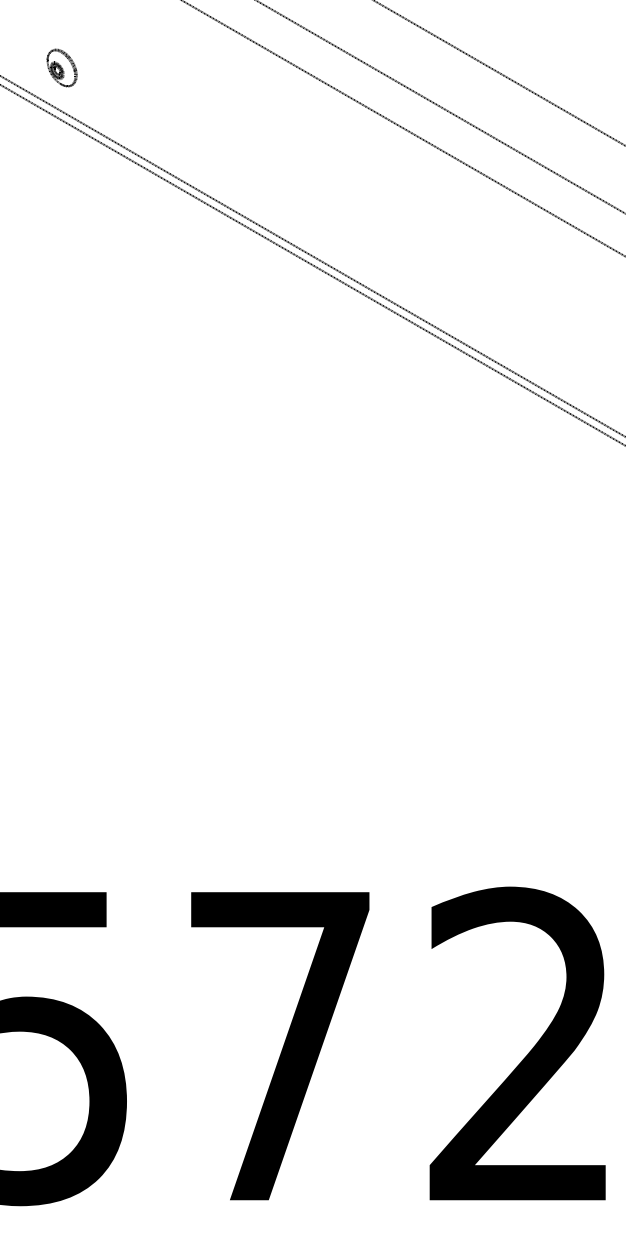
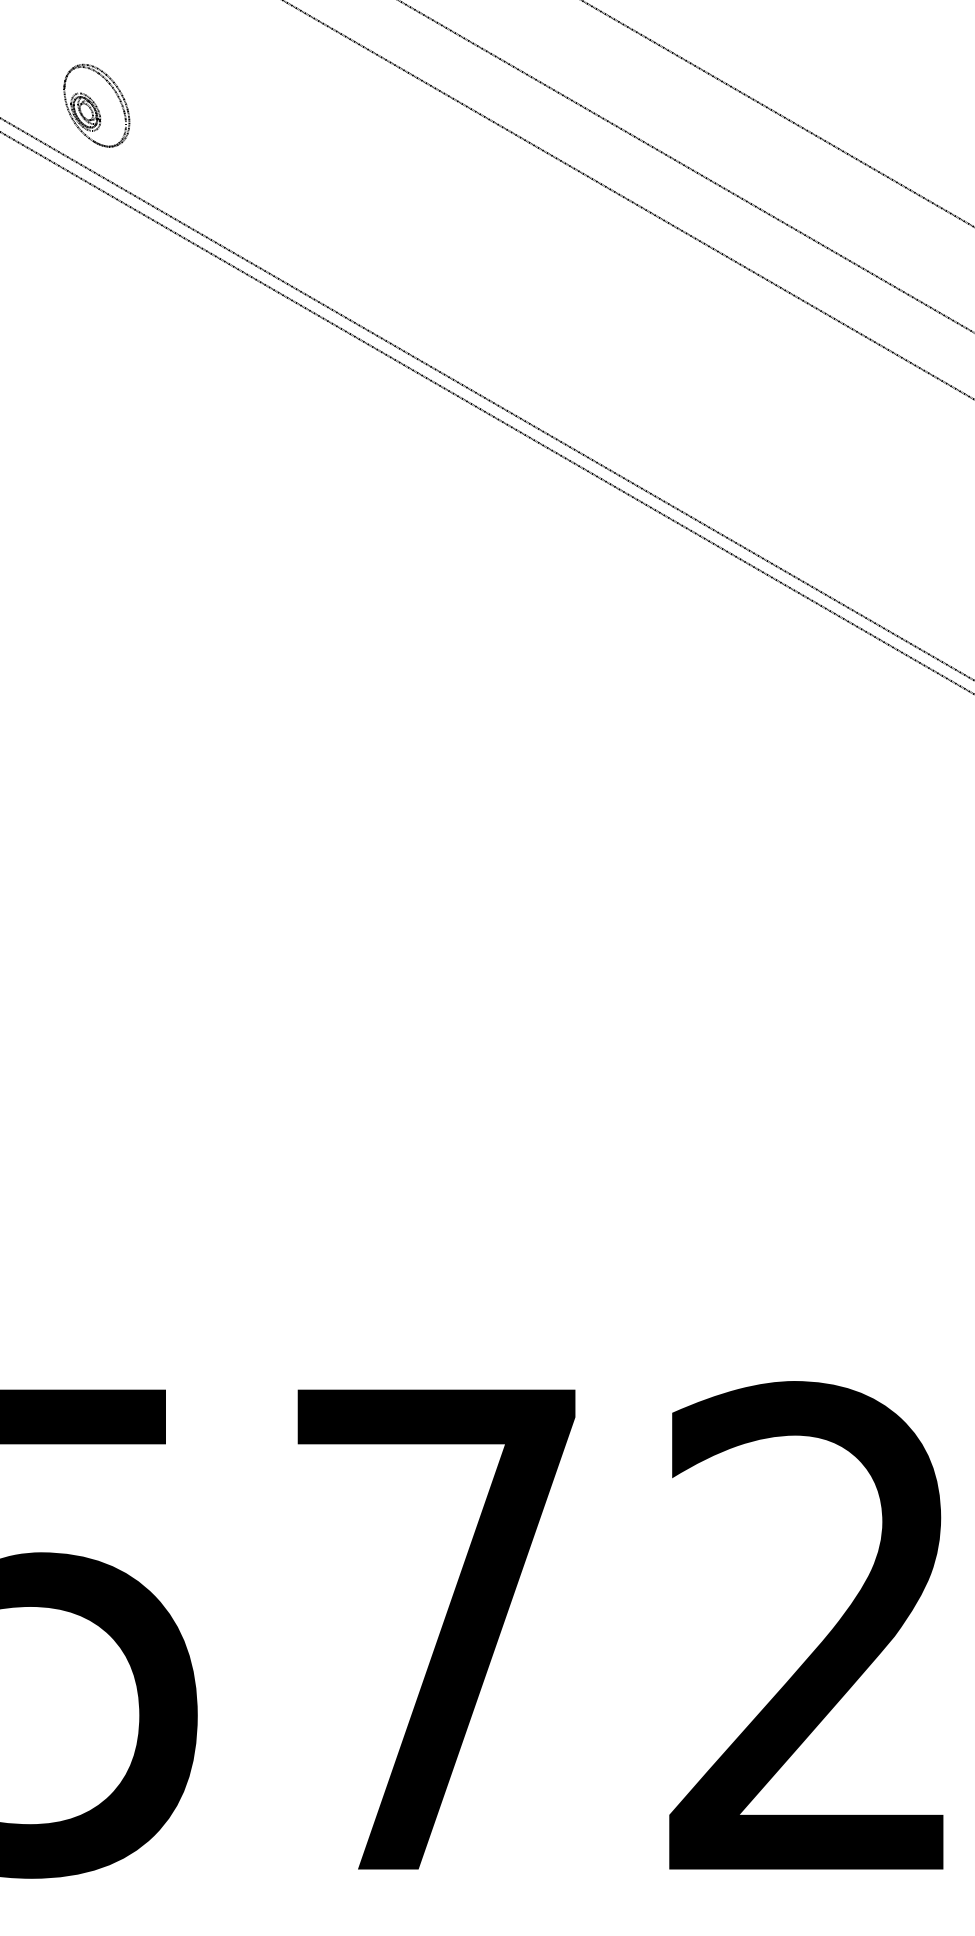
part: (61, 67) -> (95, 105), size x1.43

